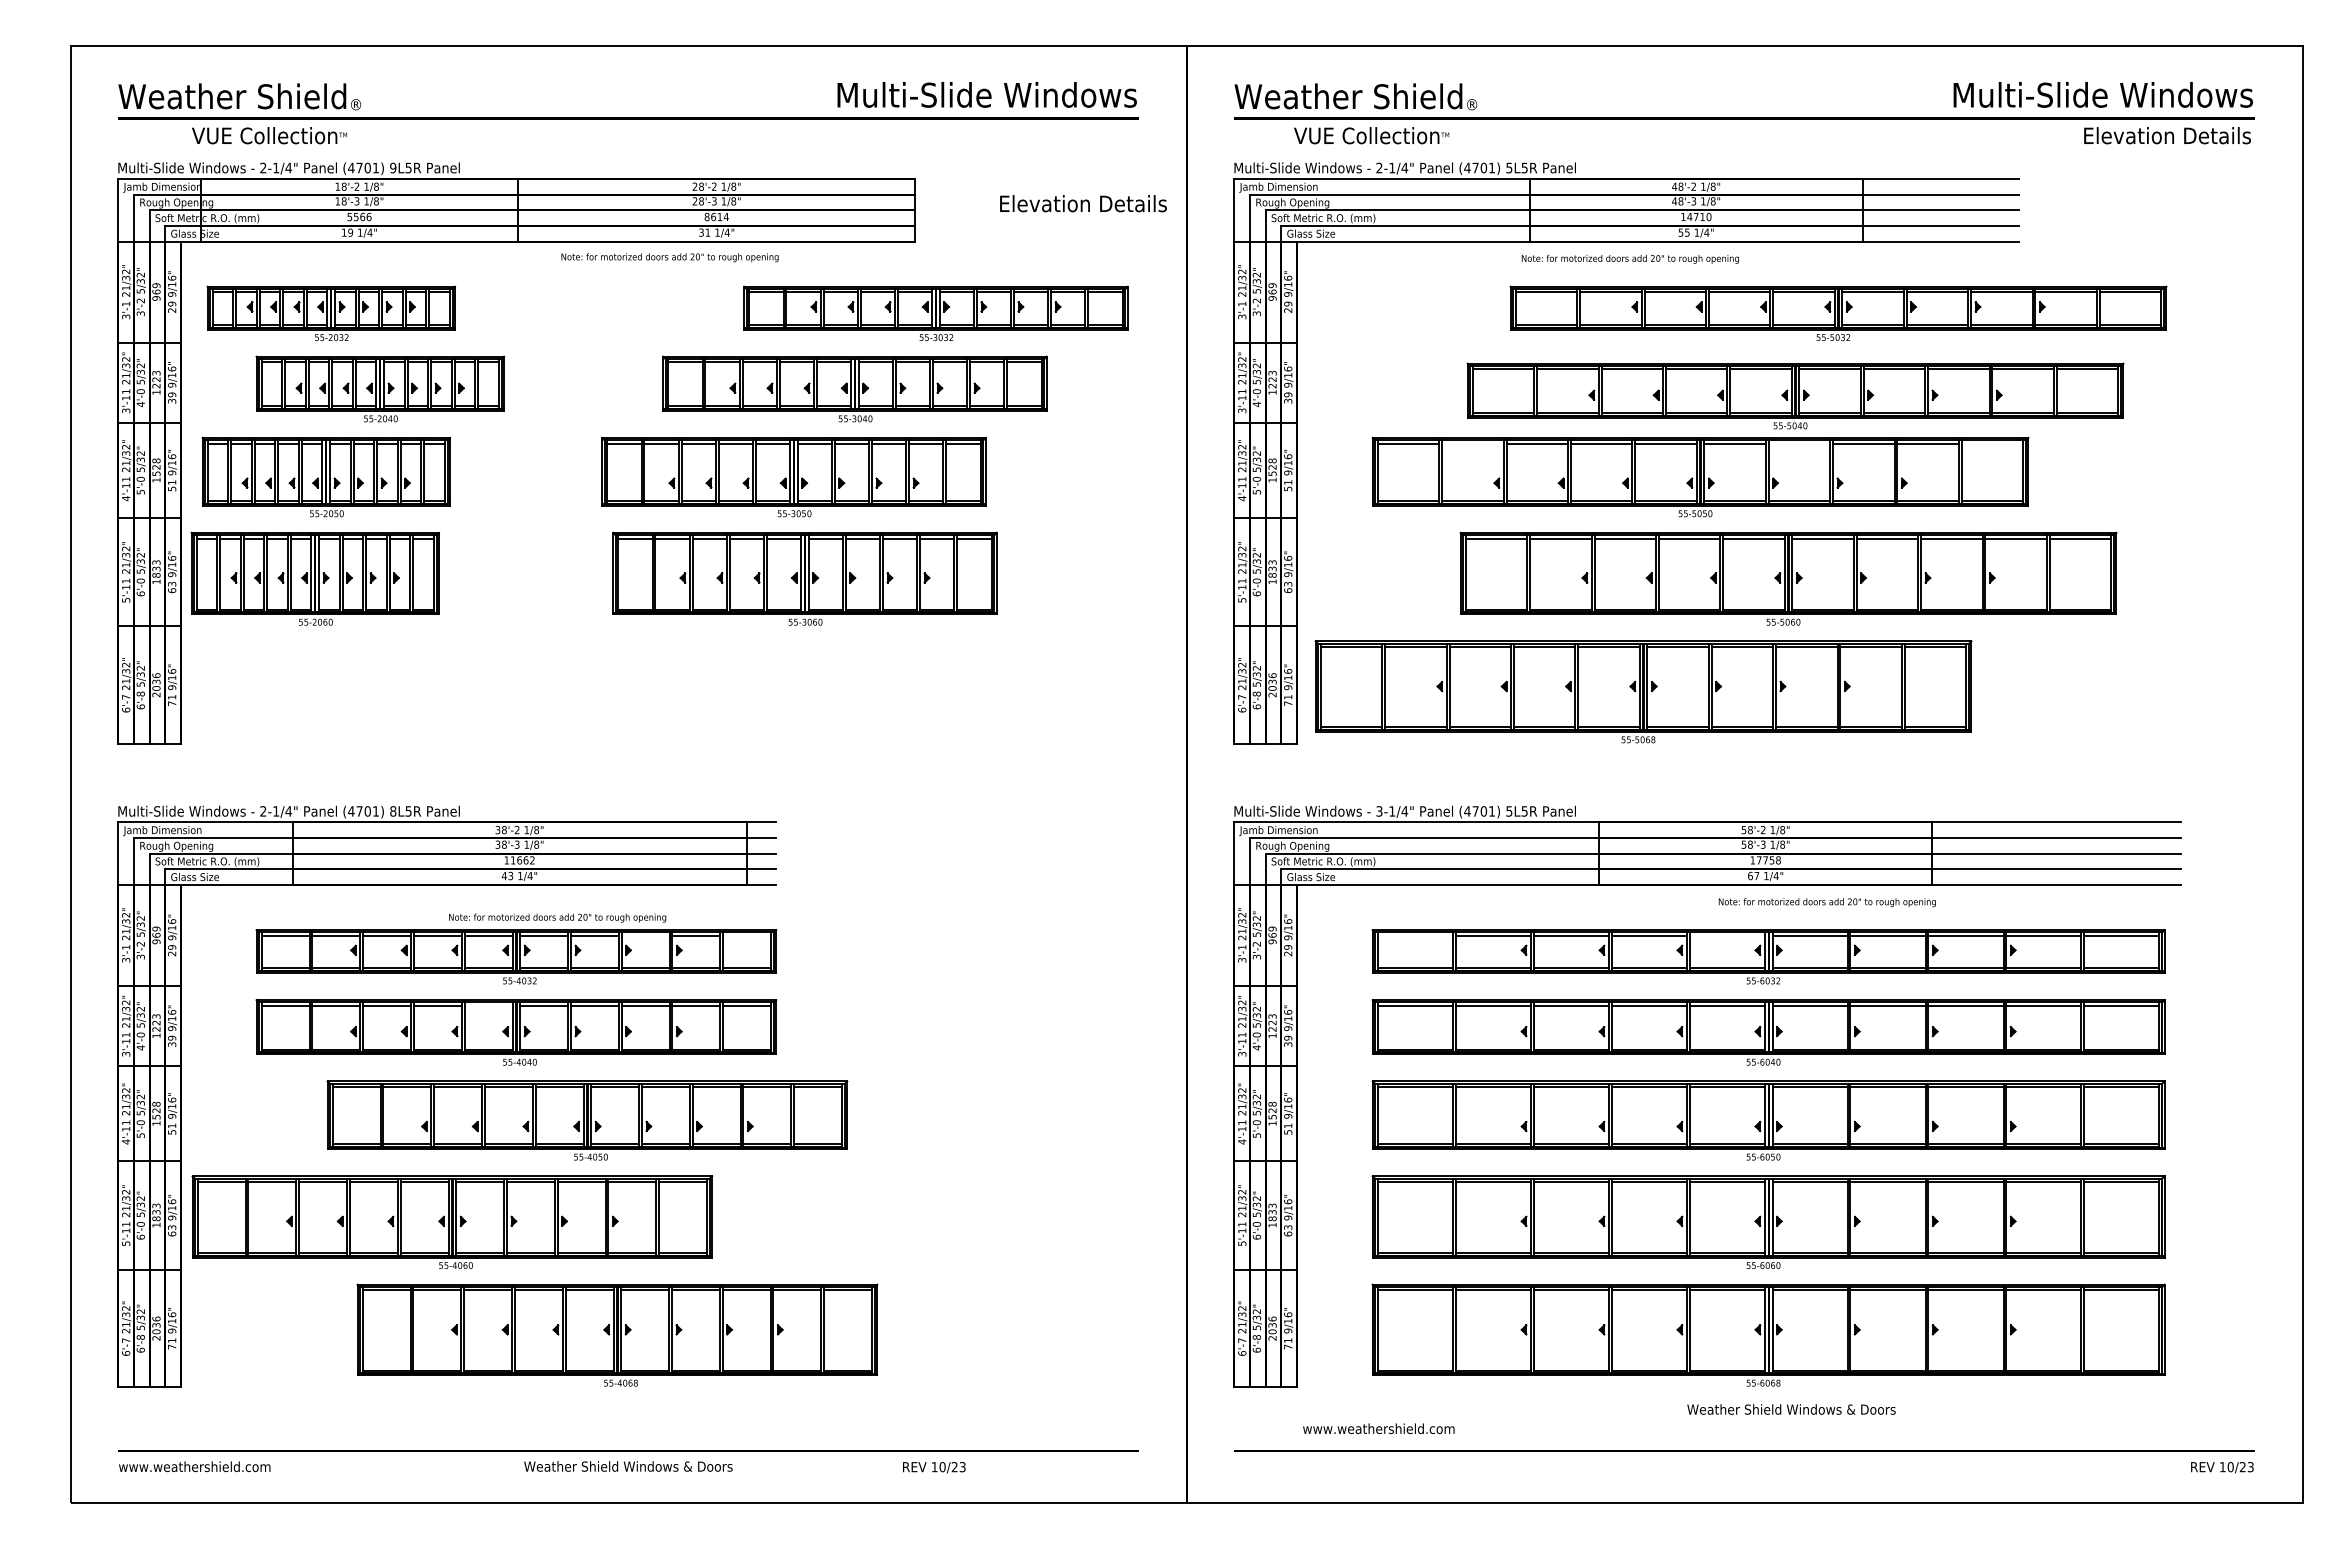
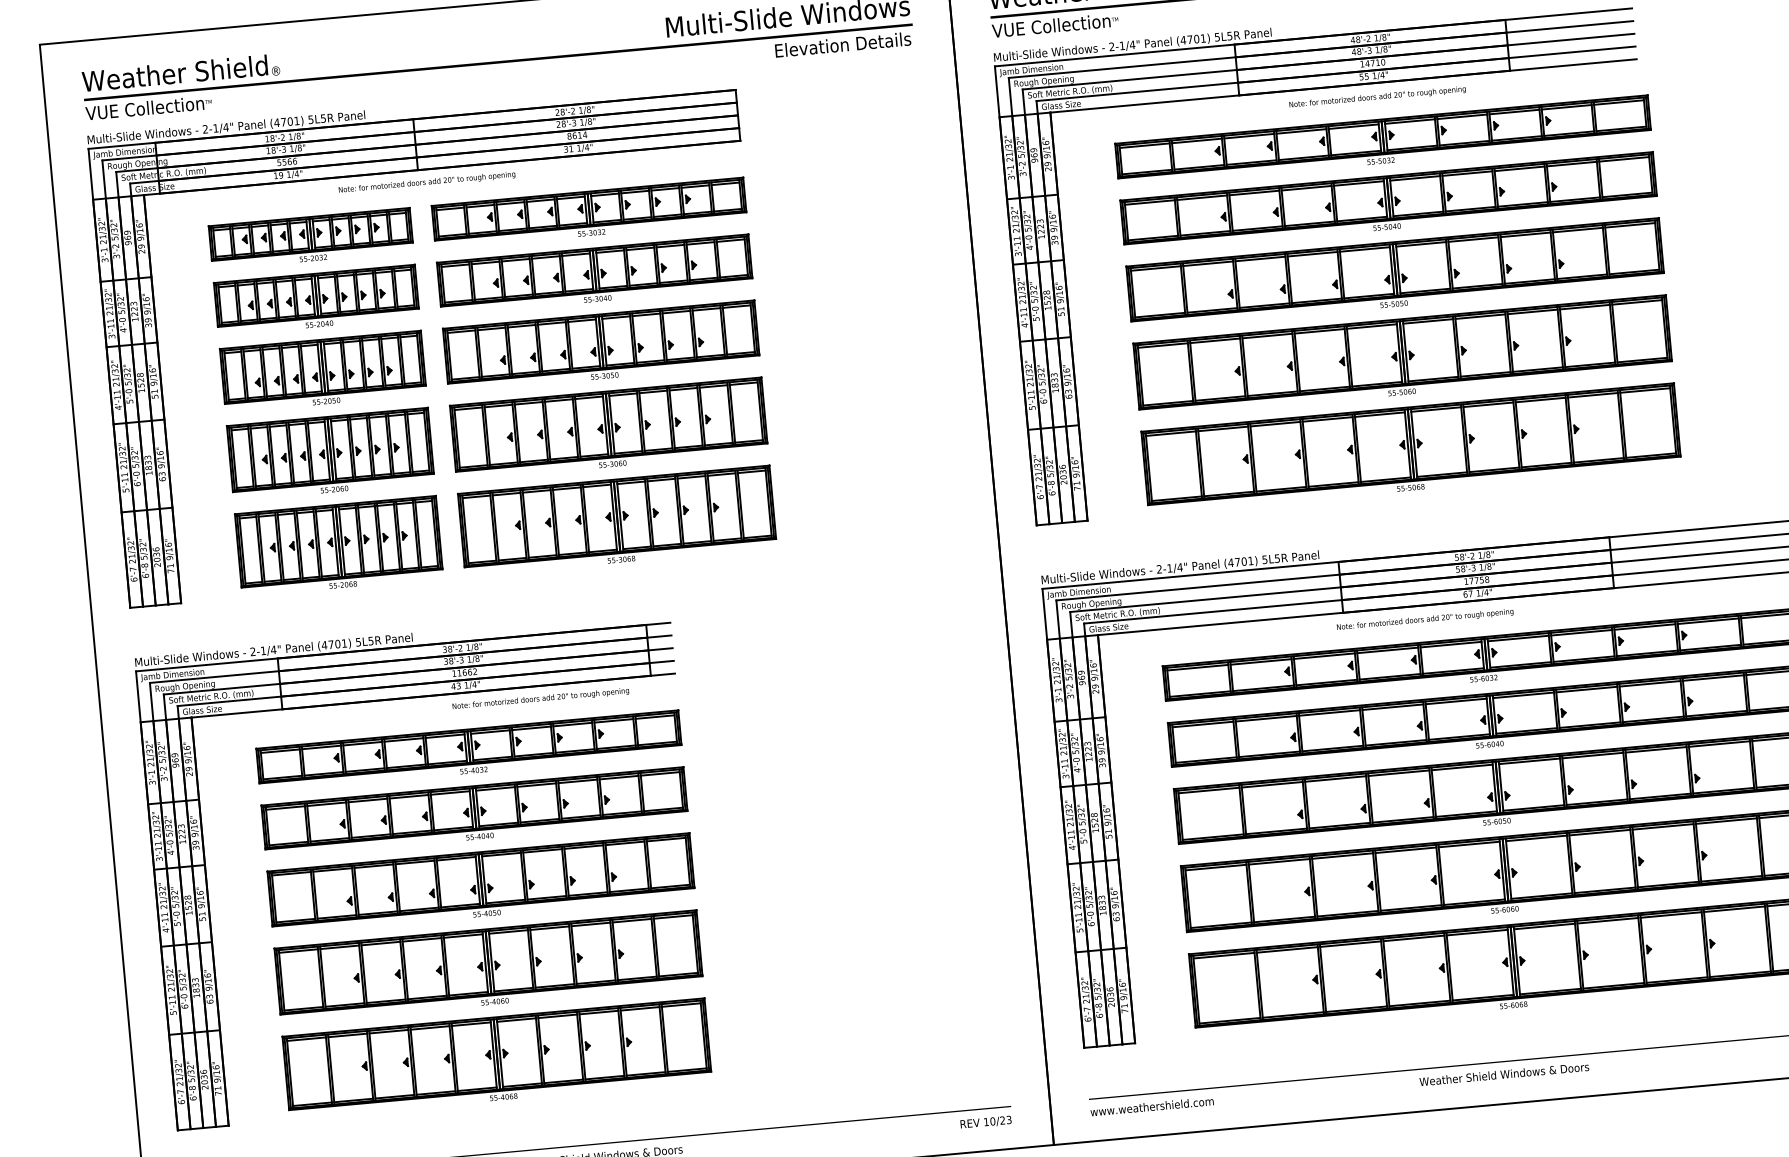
text: (269, 135) -> (148, 107), moved
text: (1371, 135) -> (1055, 25), moved
text: (393, 167) -> (311, 119), 9L5R -> 5L5R
text: (1083, 203) -> (843, 44), moved
text: (669, 257) -> (426, 182), moved
text: (1629, 258) -> (1376, 96), moved
part: (331, 312) -> (311, 237), moved
part: (935, 312) -> (589, 212), moved
part: (1838, 312) -> (1383, 140), moved
part: (854, 388) -> (594, 274), moved
part: (1795, 395) -> (1388, 202), moved
line: (1472, 443) -> (1207, 263), added
line: (1799, 443) -> (1473, 239), added
line: (1992, 443) -> (1630, 225), added
part: (325, 476) -> (322, 371), moved
part: (793, 477) -> (601, 346), moved
part: (314, 578) -> (330, 454), moved
part: (804, 578) -> (608, 428), moved
part: (1788, 578) -> (1402, 356), moved
part: (380, 691) -> (339, 545), added
part: (722, 691) -> (617, 520), added
part: (1643, 691) -> (1411, 448), moved
text: (393, 811) -> (358, 642), 8L5R -> 5L5R
text: (1379, 811) -> (1159, 569), 3-1/4" -> 2-1/4"
text: (1826, 902) -> (1424, 619), moved
text: (557, 917) -> (540, 698), moved
line: (645, 935) -> (572, 724), added
line: (747, 935) -> (655, 716), added
line: (1414, 935) -> (1197, 667), added
line: (1726, 935) -> (1450, 644), added
line: (488, 1005) -> (450, 792), added
part: (587, 1120) -> (481, 884), moved
part: (452, 1221) -> (488, 966), moved
part: (617, 1334) -> (497, 1057), moved
text: (1791, 1409) -> (1504, 1074), moved
text: (1378, 1428) -> (1151, 1106), moved
text: (934, 1467) -> (986, 1122), moved

